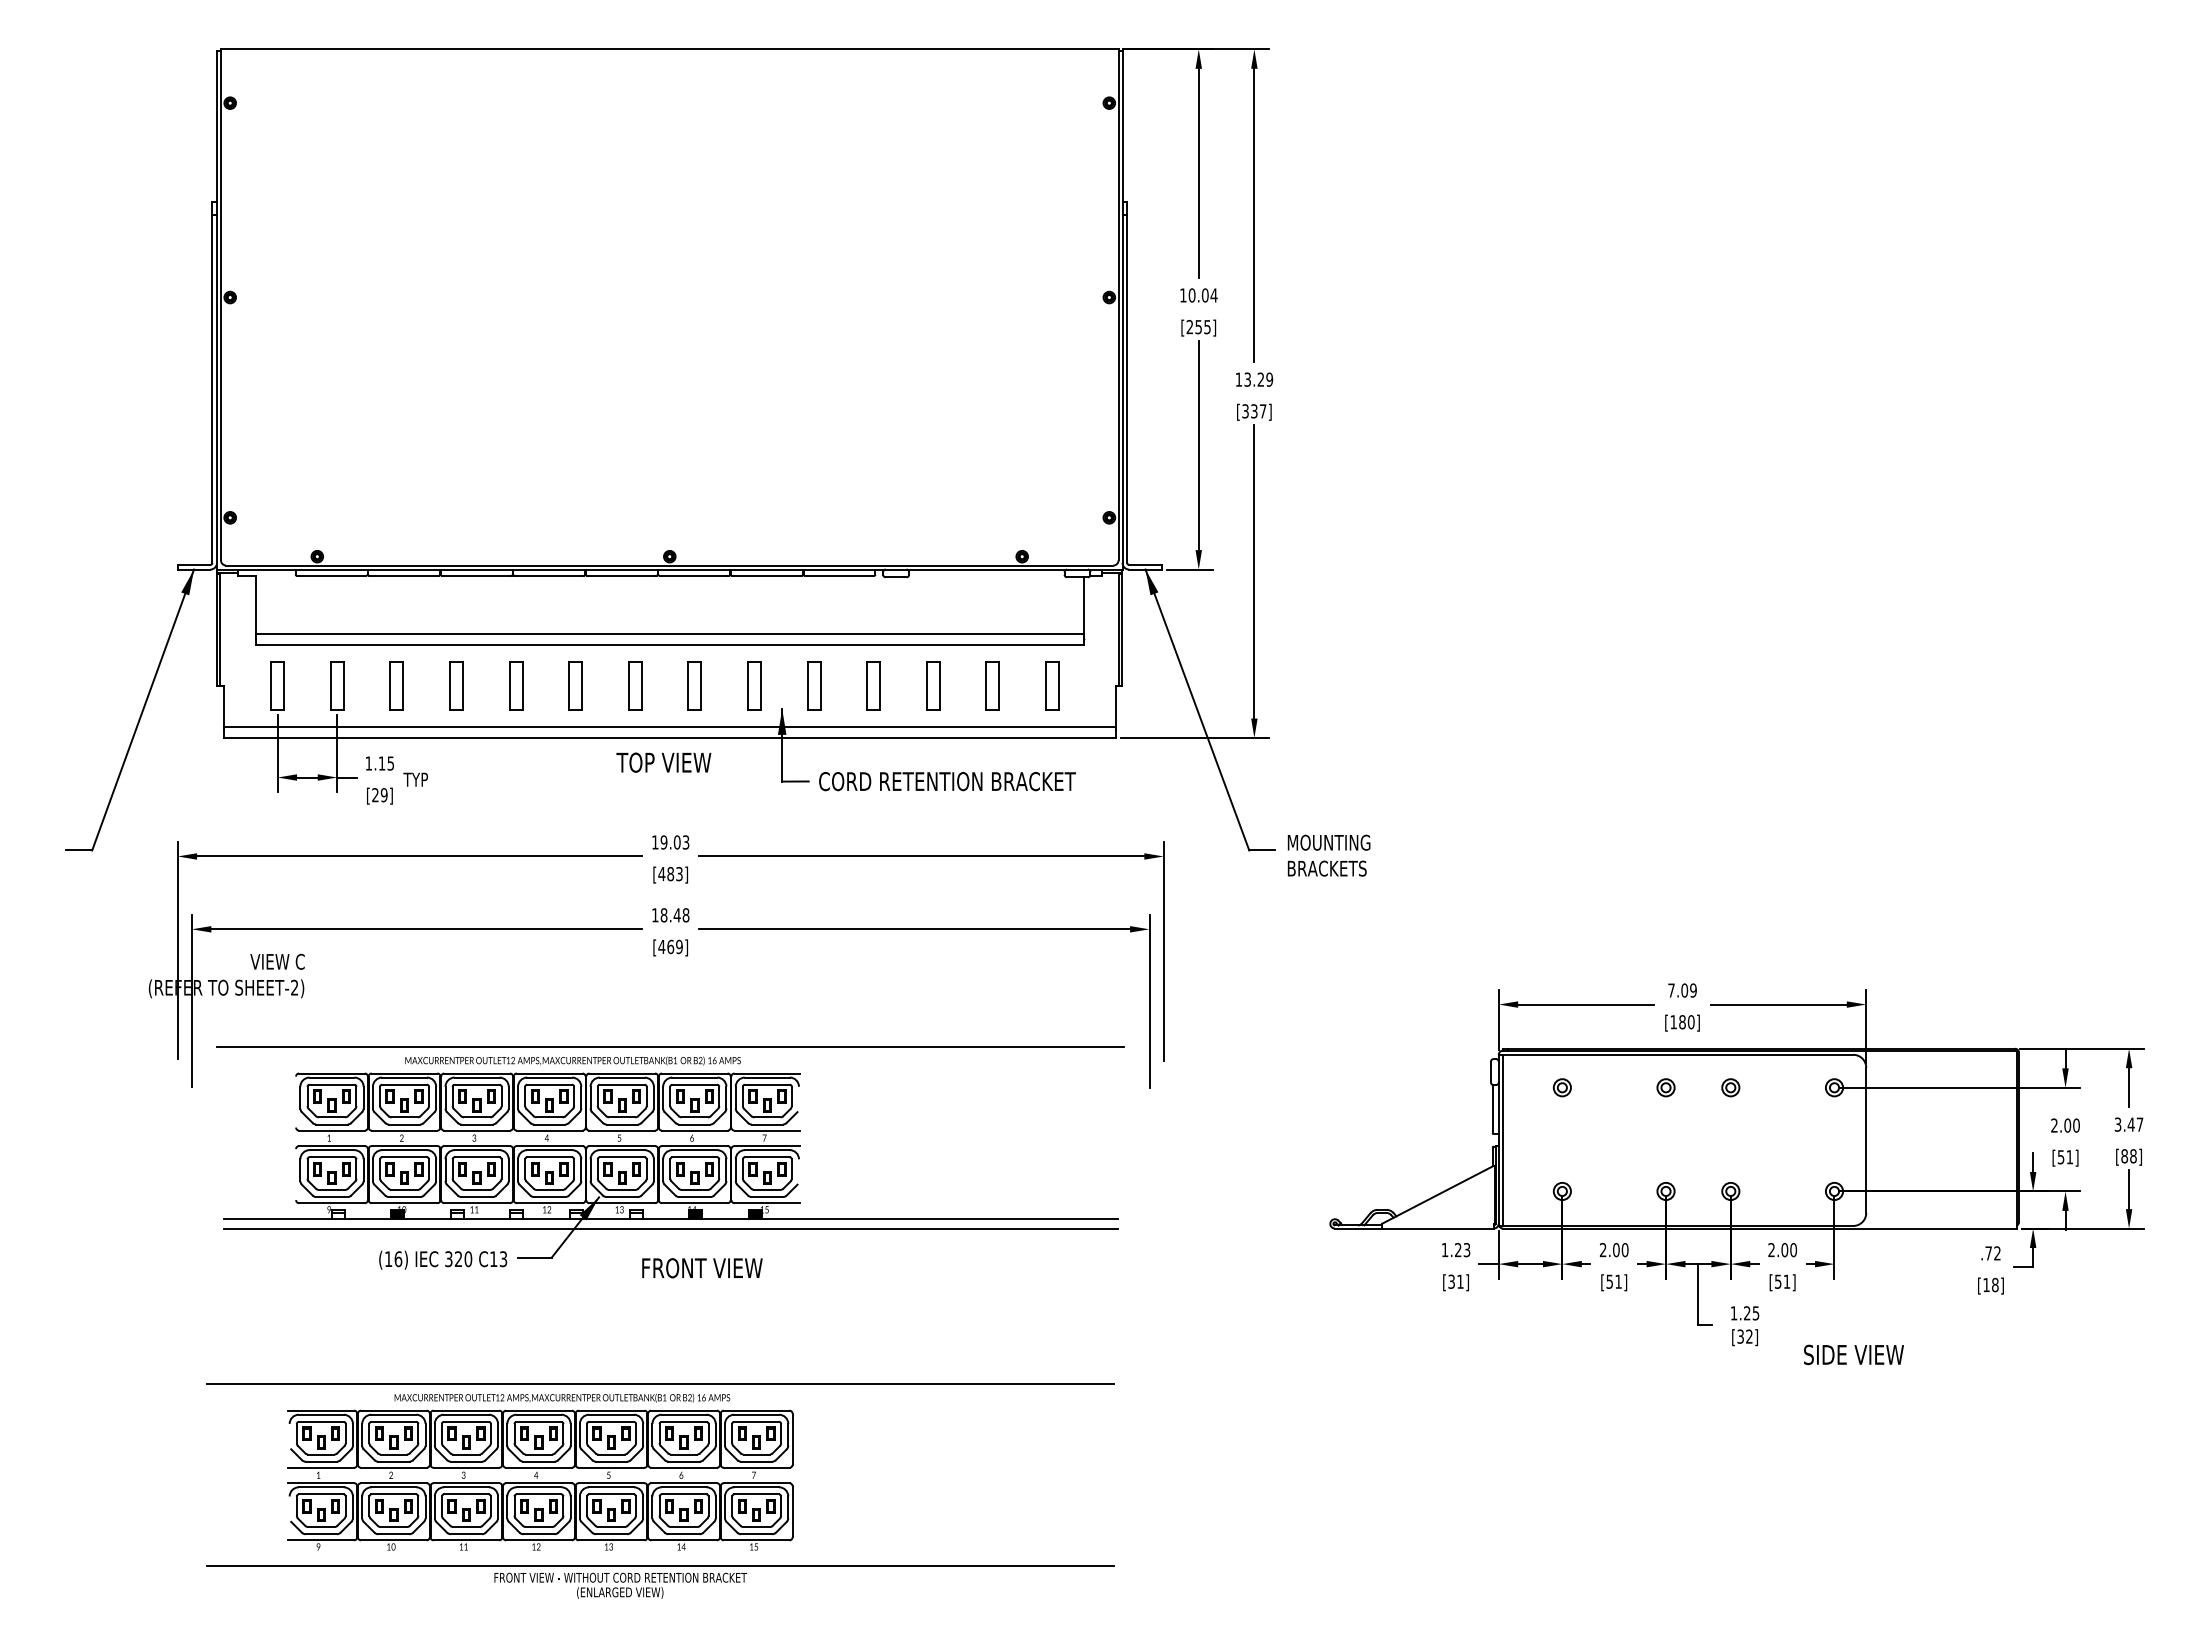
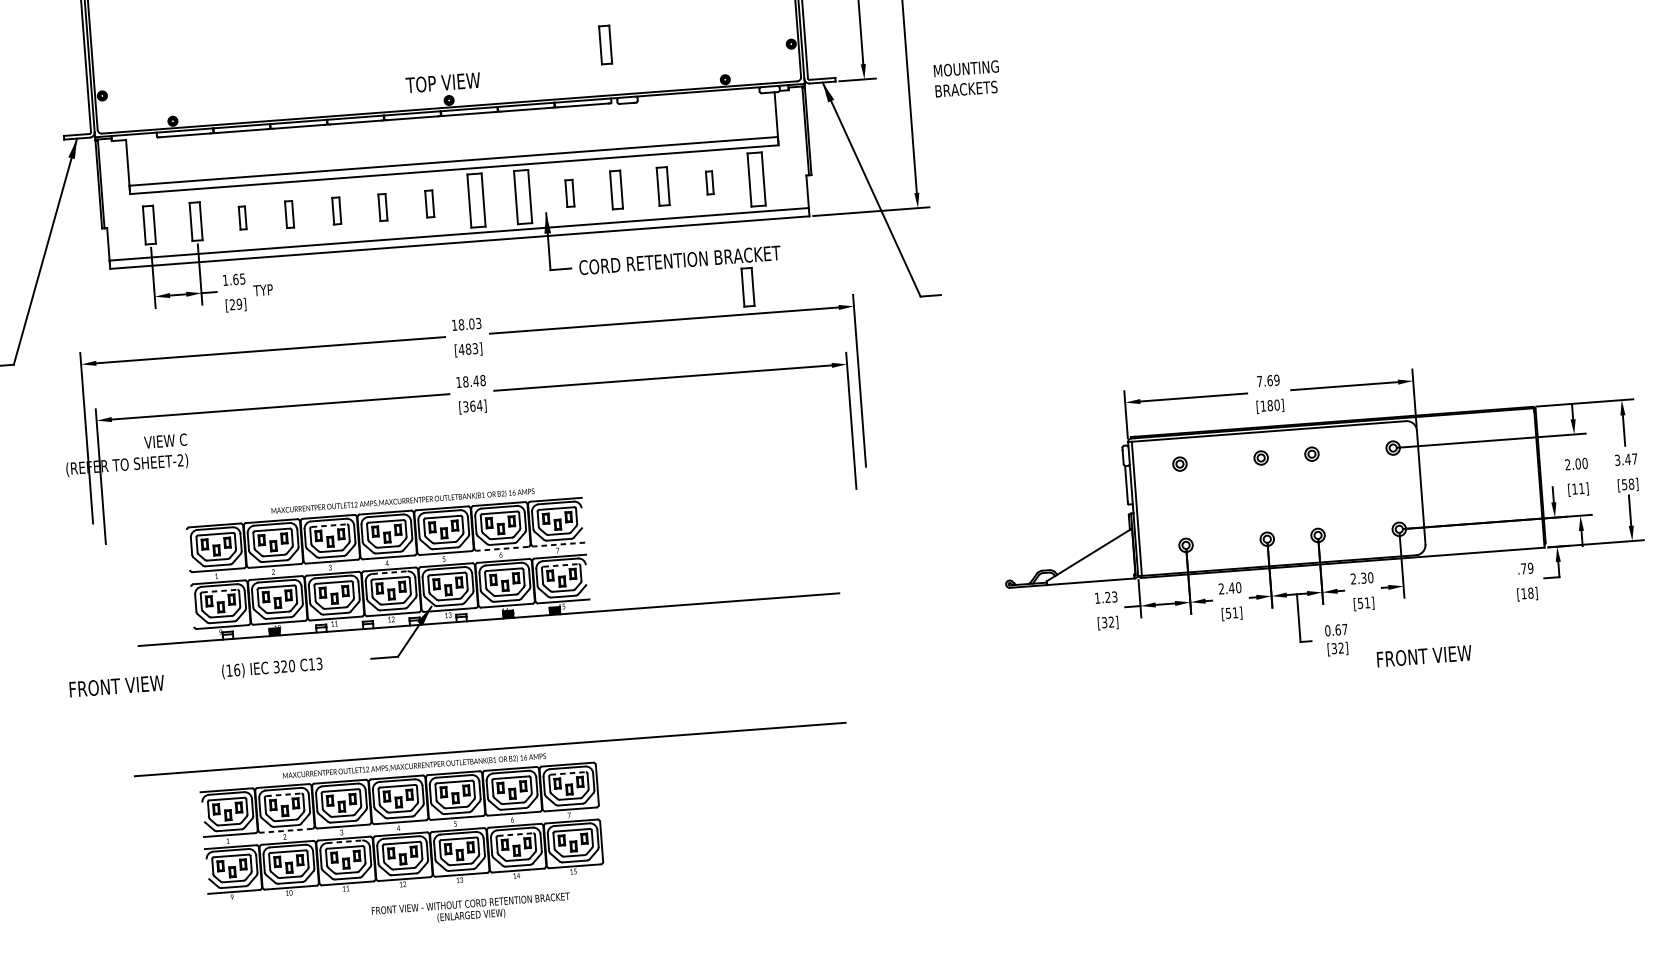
part: (873, 500) -> (605, 44), added
part: (396, 685) -> (242, 217), size x0.6
part: (456, 685) -> (289, 214), size x0.7
part: (516, 685) -> (336, 210), size x0.7
part: (575, 685) -> (382, 207), size x0.7
part: (635, 685) -> (429, 203), size x0.7
part: (694, 685) -> (476, 200), size x1.4
part: (754, 685) -> (523, 196), size x1.4
part: (814, 685) -> (570, 192), size x0.7
part: (992, 685) -> (709, 182), size x0.6
part: (1052, 685) -> (756, 178), size x1.4
text: (663, 762) -> (442, 82), moved
text: (381, 763) -> (235, 279), 1.15 -> 1.65
part: (1031, 821) -> (748, 286), added
text: (663, 842) -> (461, 324), 19.03 -> 18.03
text: (1328, 855) -> (966, 78), moved
text: (670, 946) -> (472, 405), [469] -> [364]
text: (1684, 990) -> (1269, 380), 7.09 -> 7.69
line: (670, 1046) -> (478, 484), removed
line: (477, 1084) -> (329, 525), solid -> dashed
line: (694, 1130) -> (502, 548), solid -> dashed
line: (767, 1130) -> (559, 544), solid -> dashed
line: (550, 1150) -> (390, 572), solid -> dashed
text: (2124, 1156) -> (1624, 484), [88] -> [58]
line: (332, 1157) -> (220, 591), solid -> dashed
line: (767, 1157) -> (561, 565), solid -> dashed
text: (2060, 1157) -> (1574, 489), [51] -> [11]
line: (670, 1228) -> (489, 626), removed
text: (1615, 1250) -> (1231, 588), 2.00 -> 2.40
text: (1784, 1250) -> (1363, 578), 2.00 -> 2.30
text: (1997, 1253) -> (1530, 568), .72 -> .79
text: (443, 1259) -> (272, 667), moved
text: (702, 1268) -> (117, 686), moved
text: (1460, 1281) -> (1111, 621), [31] -> [32]
text: (1744, 1313) -> (1335, 630), 1.25 -> 0.67
text: (1854, 1354) -> (1424, 655), SIDE VIEW -> FRONT VIEW
line: (394, 1421) -> (284, 794), solid -> dashed
line: (757, 1421) -> (568, 773), solid -> dashed
line: (393, 1467) -> (286, 830), solid -> dashed
line: (466, 1487) -> (344, 841), solid -> dashed
line: (684, 1494) -> (515, 834), solid -> dashed
line: (659, 1565) -> (500, 891), removed

